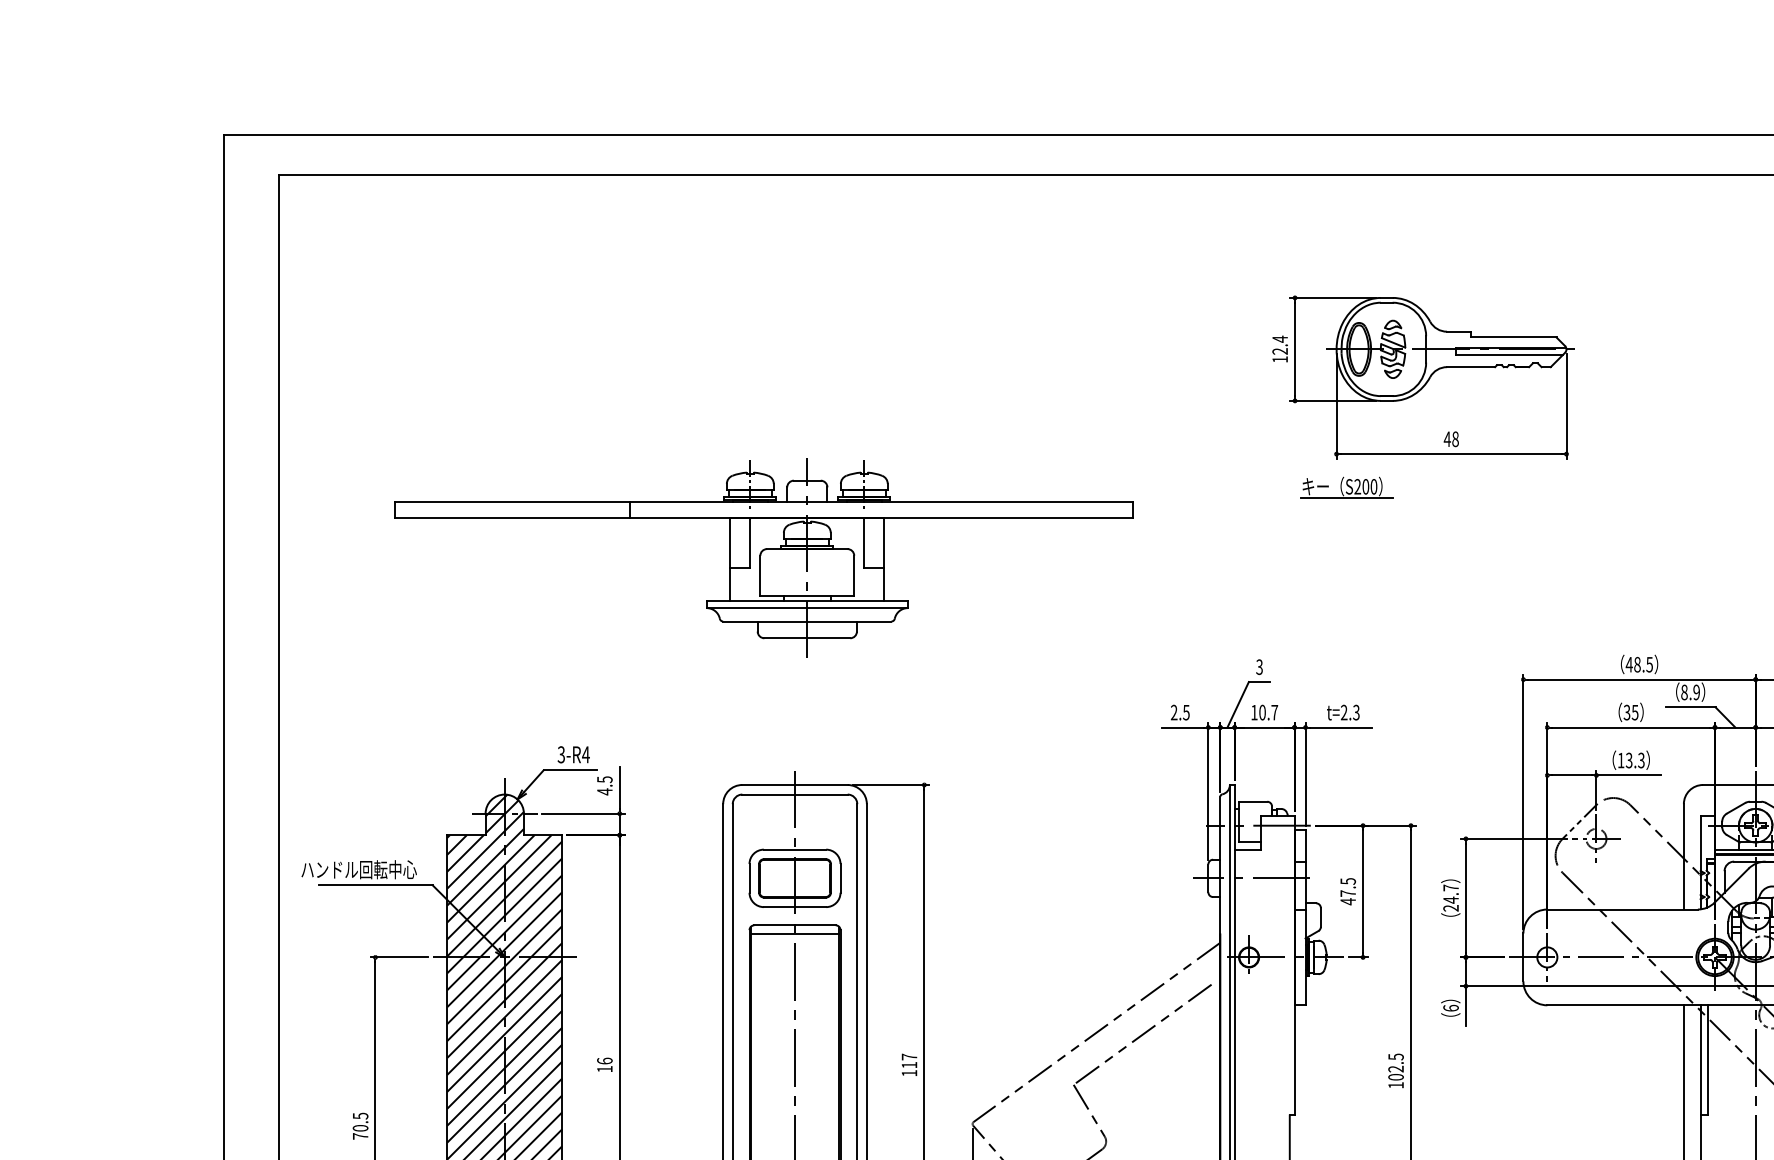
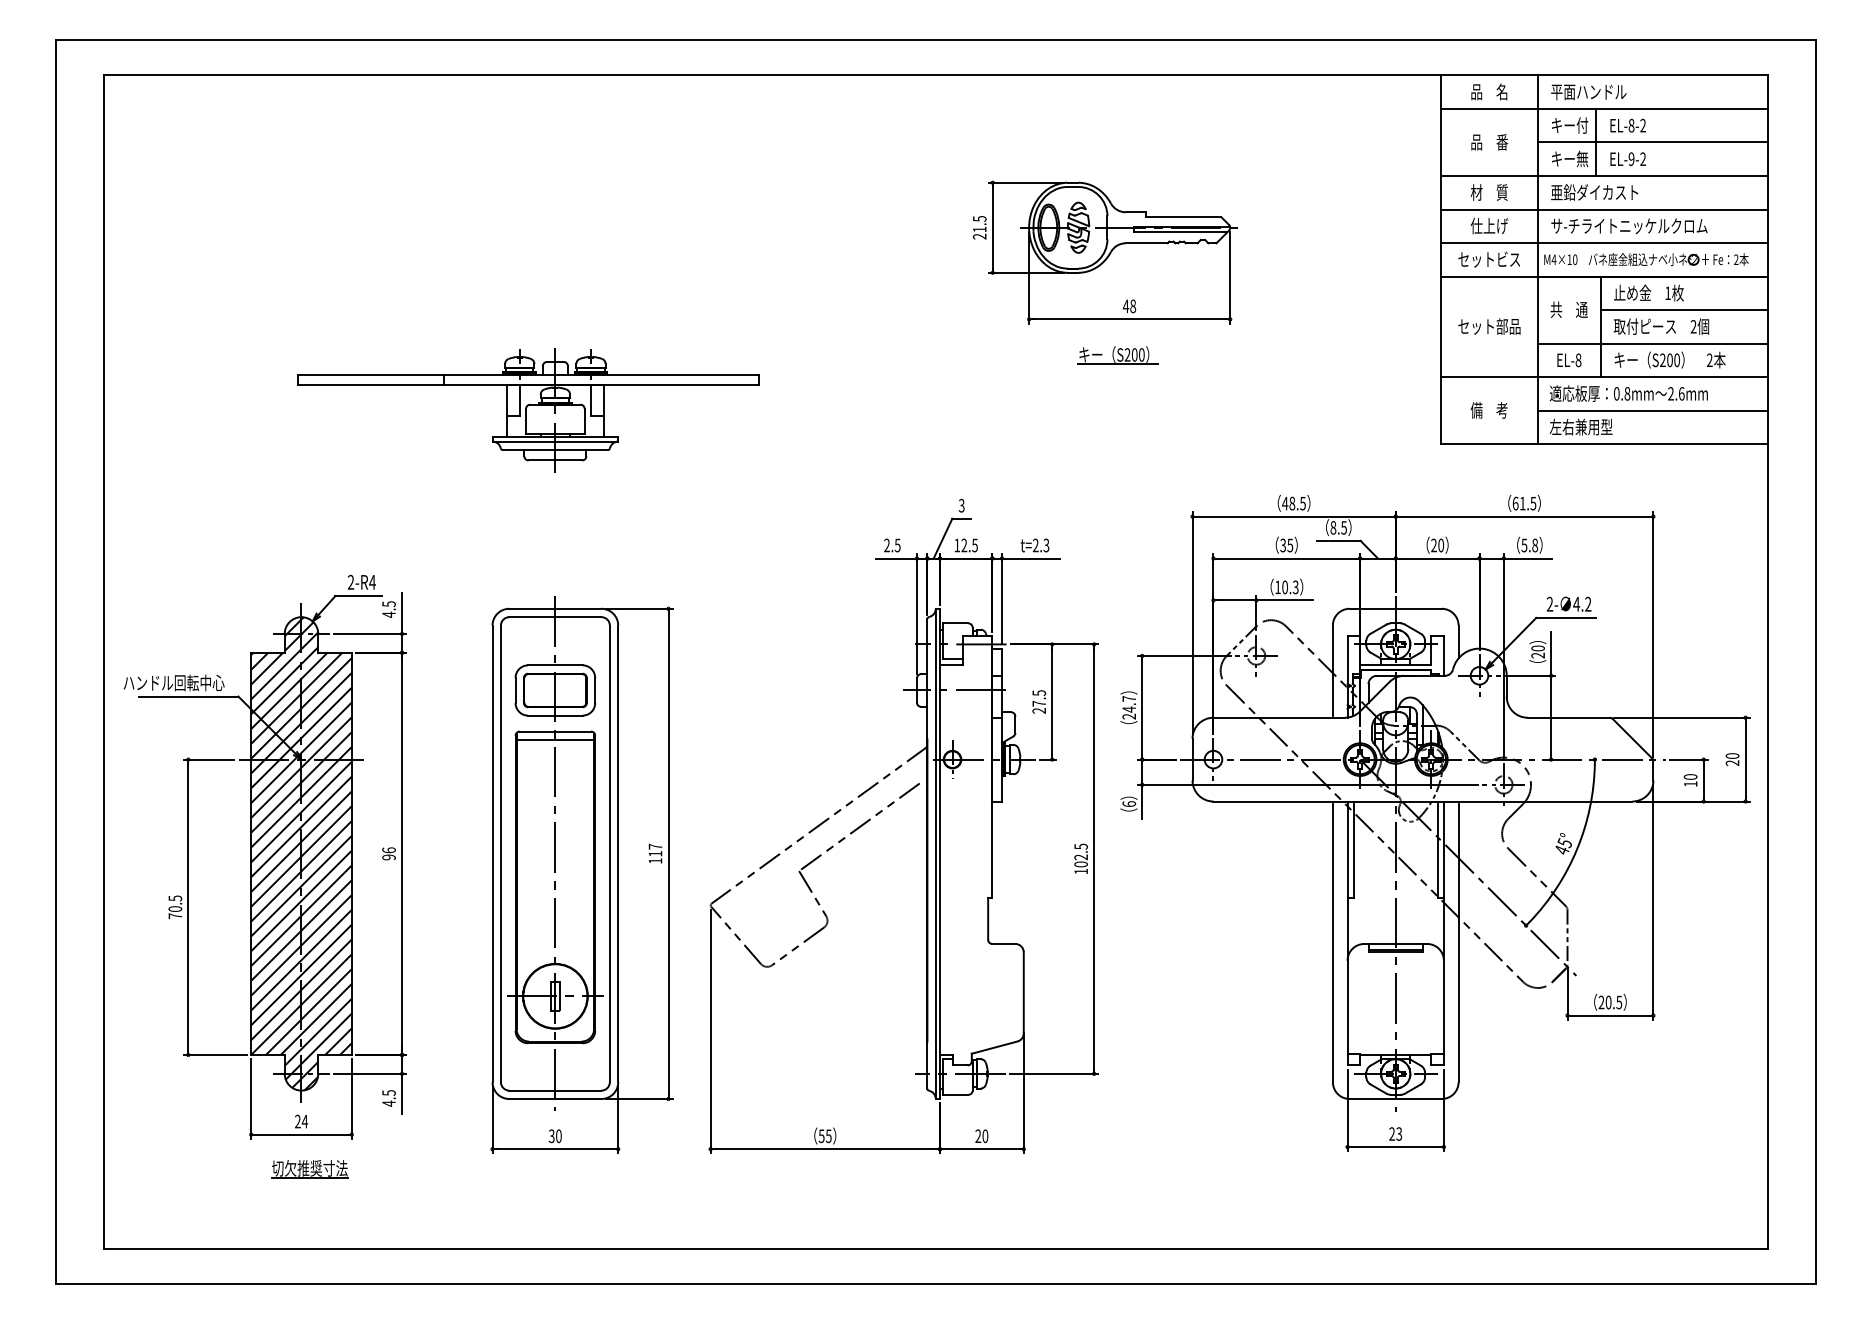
text: (1279, 349) -> (979, 227), 12.4 -> 21.5
part: (1346, 487) -> (1117, 355), moved
part: (764, 558) -> (528, 410), size x0.71
text: (1695, 692) -> (1343, 527), 8.9 -> 8.5
text: (1268, 712) -> (969, 545), 10.7 -> 12.5
text: (560, 754) -> (350, 582), 3-R4 -> 2-R4
text: (1628, 760) -> (1284, 587), 13.3 -> 10.3
text: (1347, 901) -> (1038, 710), 47.5 -> 27.5
text: (604, 1069) -> (388, 857), 16 -> 96

